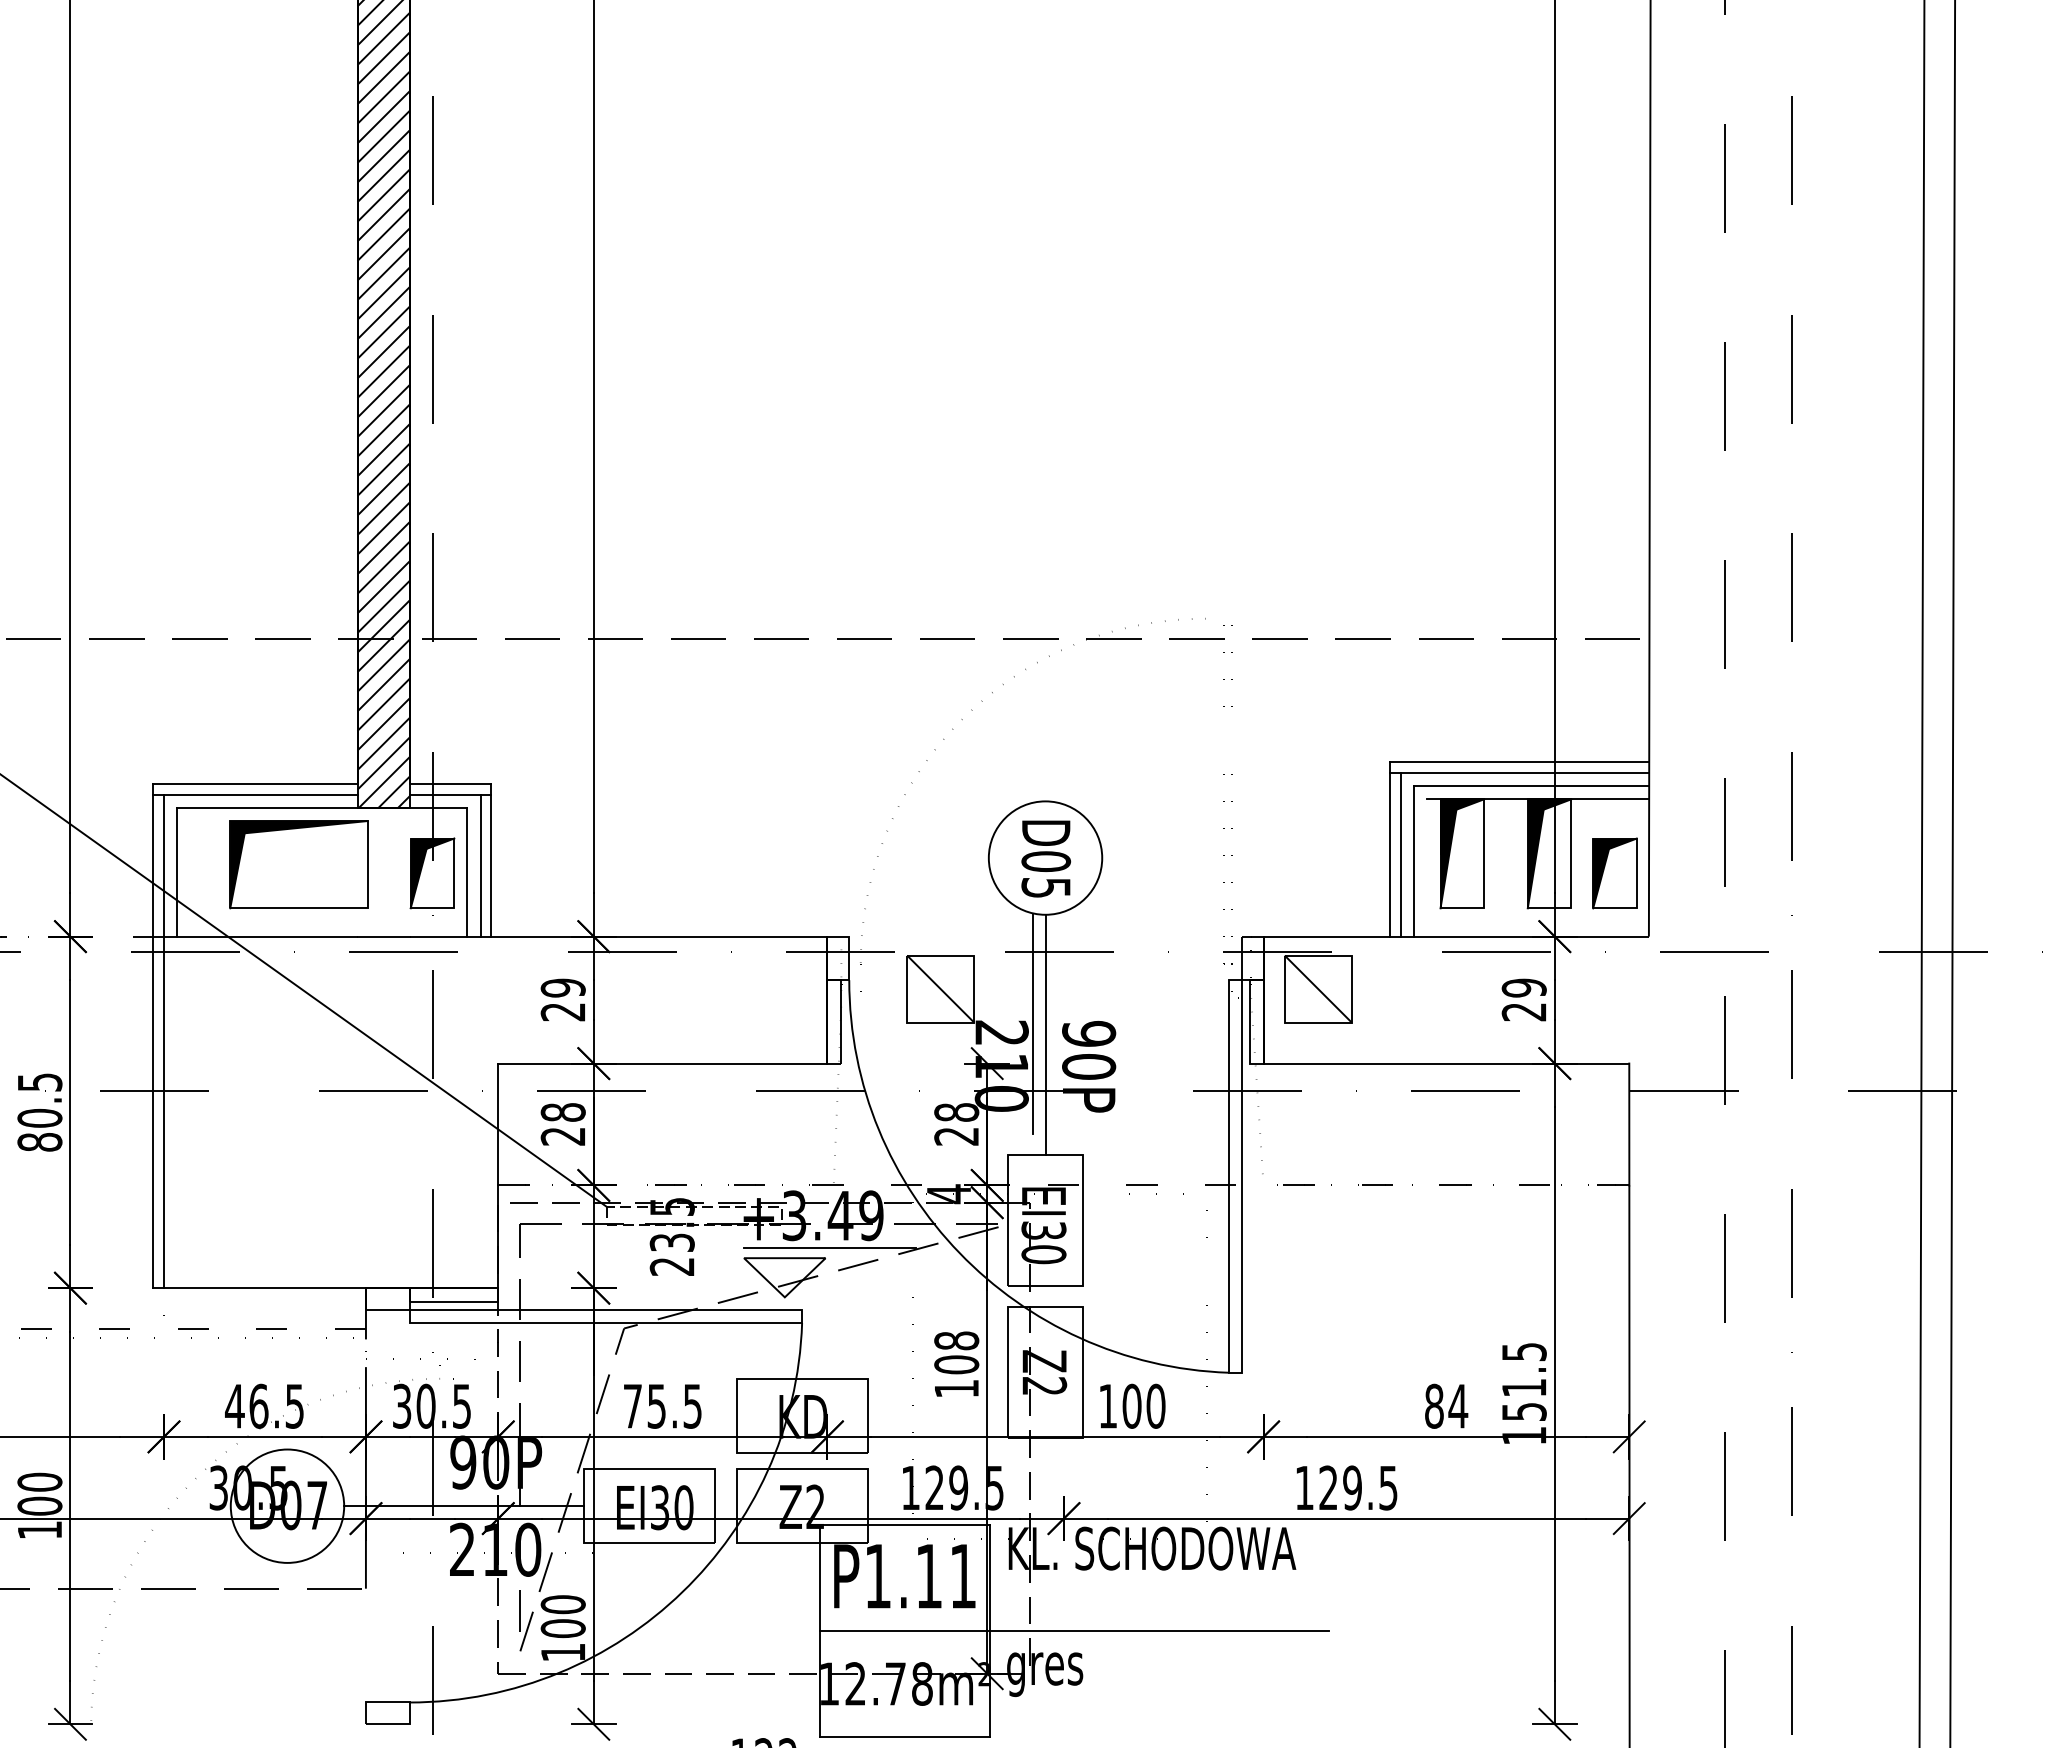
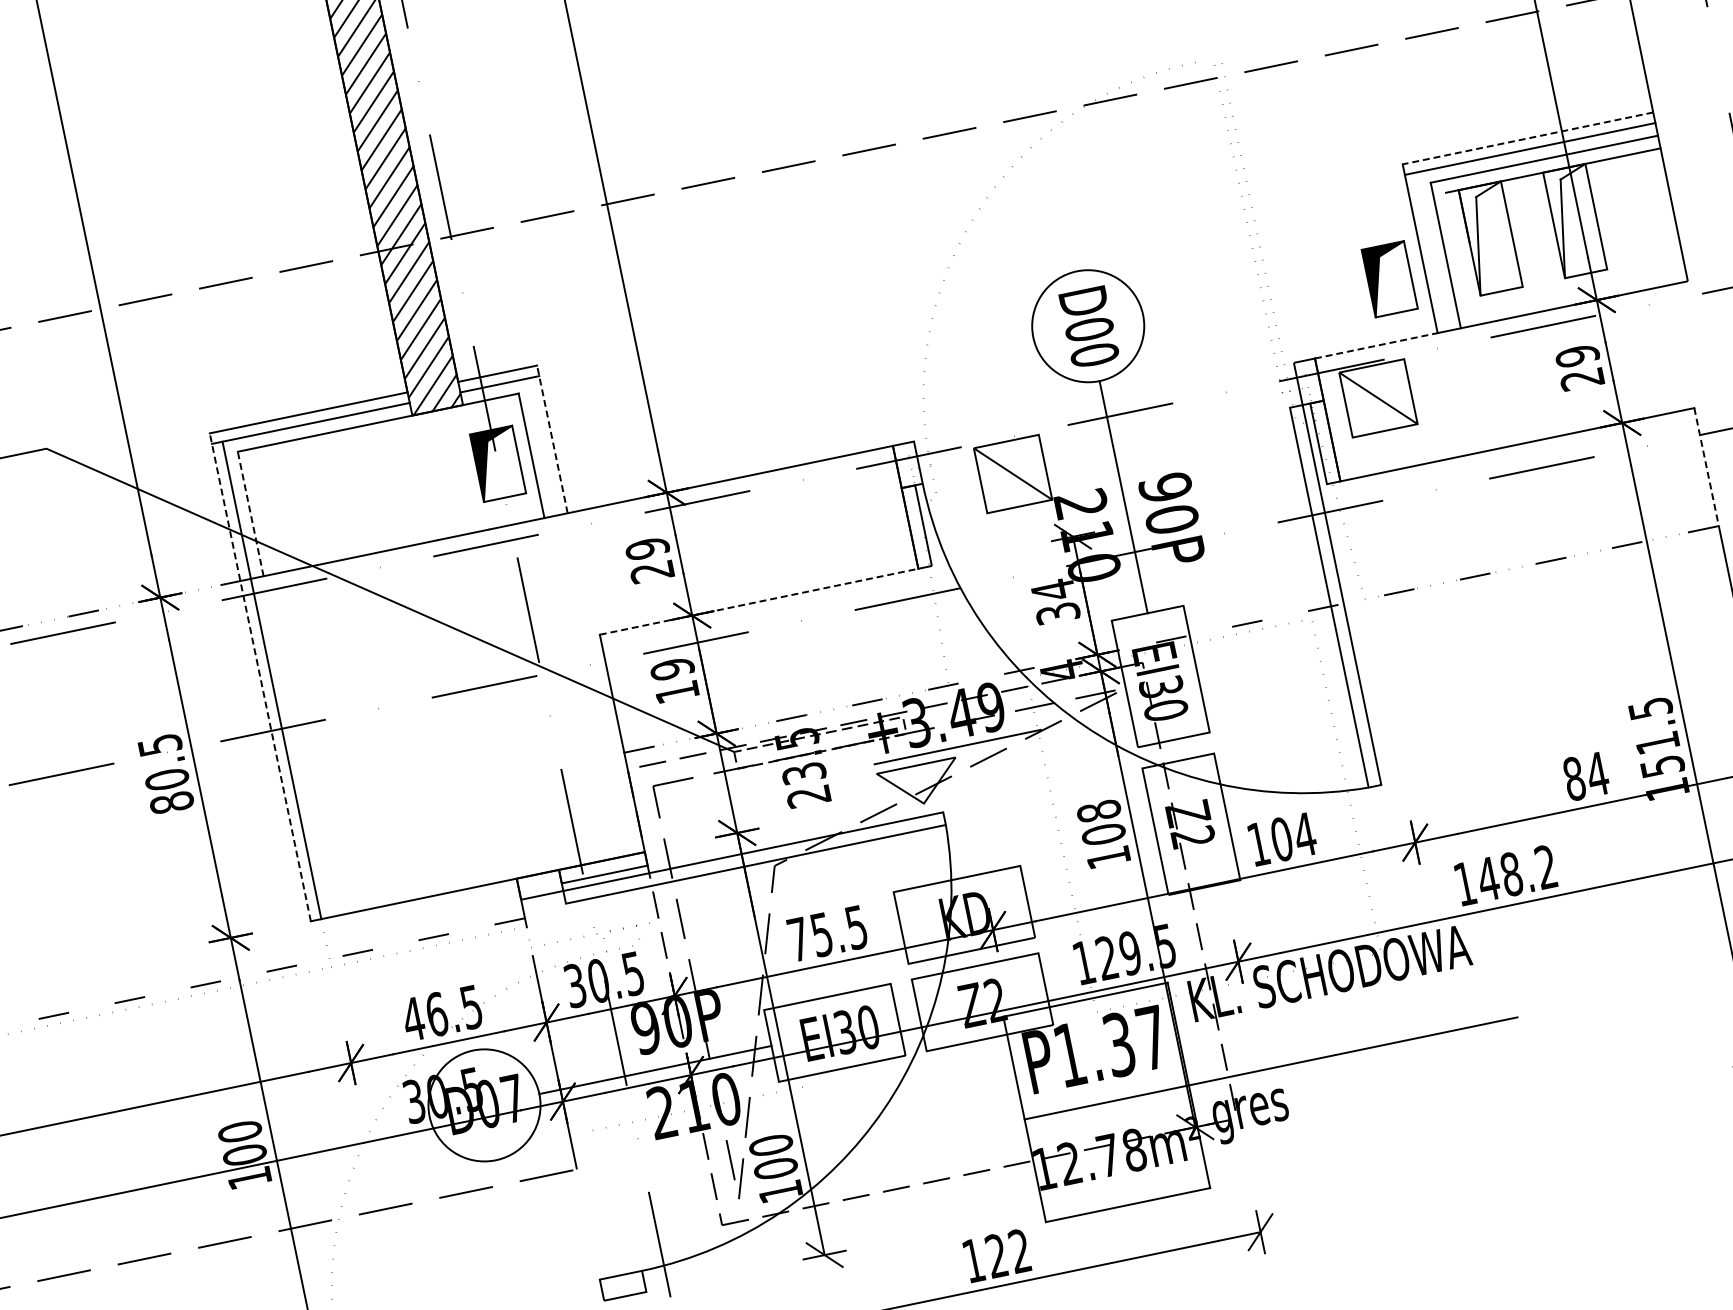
line: (1519, 762) -> (1527, 138), solid -> dashed
fill: (1462, 853) -> (1490, 238), removed
fill: (1549, 853) -> (1575, 220), removed
line: (1401, 854) -> (1432, 251), removed
line: (491, 859) -> (552, 438), solid -> dashed
part: (298, 864) -> (366, 482), removed
line: (480, 865) -> (542, 446), removed
line: (177, 871) -> (250, 513), solid -> dashed
part: (1614, 873) -> (1389, 279), moved
text: (1046, 887) -> (1095, 354), D05 -> D00
line: (1327, 936) -> (1376, 345), solid -> dashed
line: (1033, 1023) -> (1109, 488), removed
line: (153, 1035) -> (260, 676), solid -> dashed
line: (662, 1063) -> (758, 601), solid -> dashed
text: (956, 1123) -> (1055, 600), 28 -> 34
text: (562, 1124) -> (674, 680), 28 -> 19
line: (1629, 1124) -> (1706, 467), solid -> dashed
text: (1155, 1405) -> (1304, 833), 100 -> 104
text: (1357, 1487) -> (1516, 872), 129.5 -> 148.2
text: (945, 1576) -> (1135, 1041), P1.11 -> P1.37

